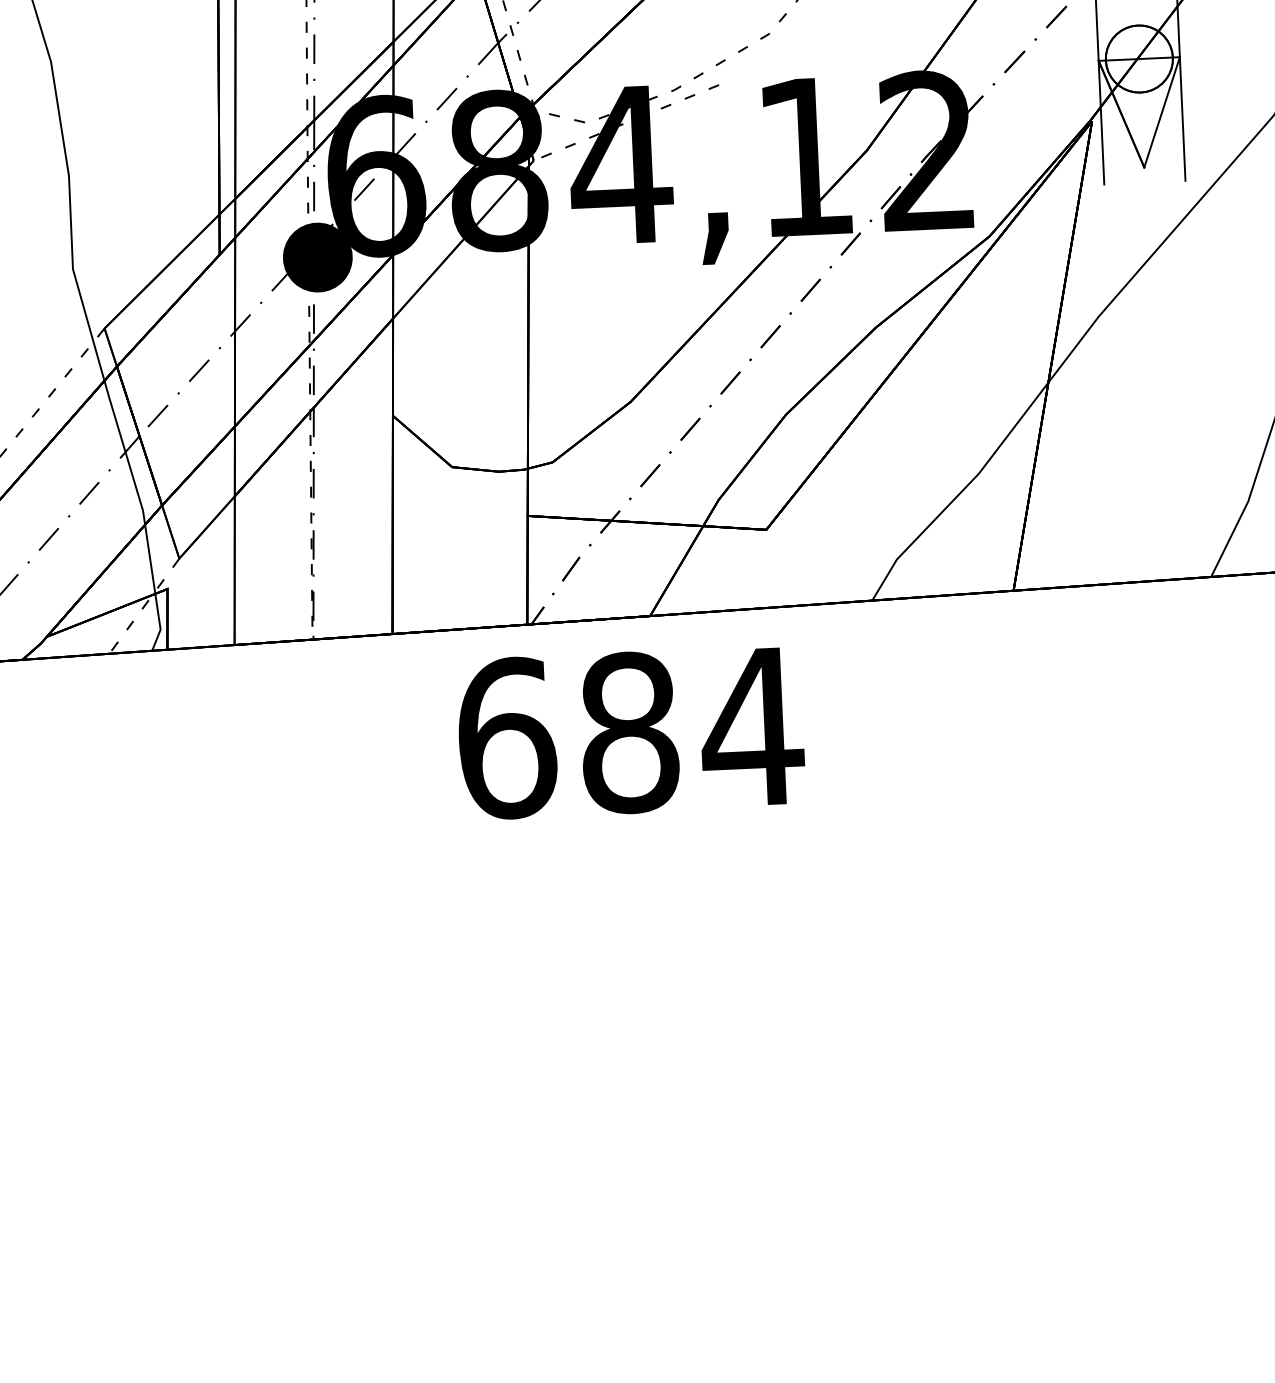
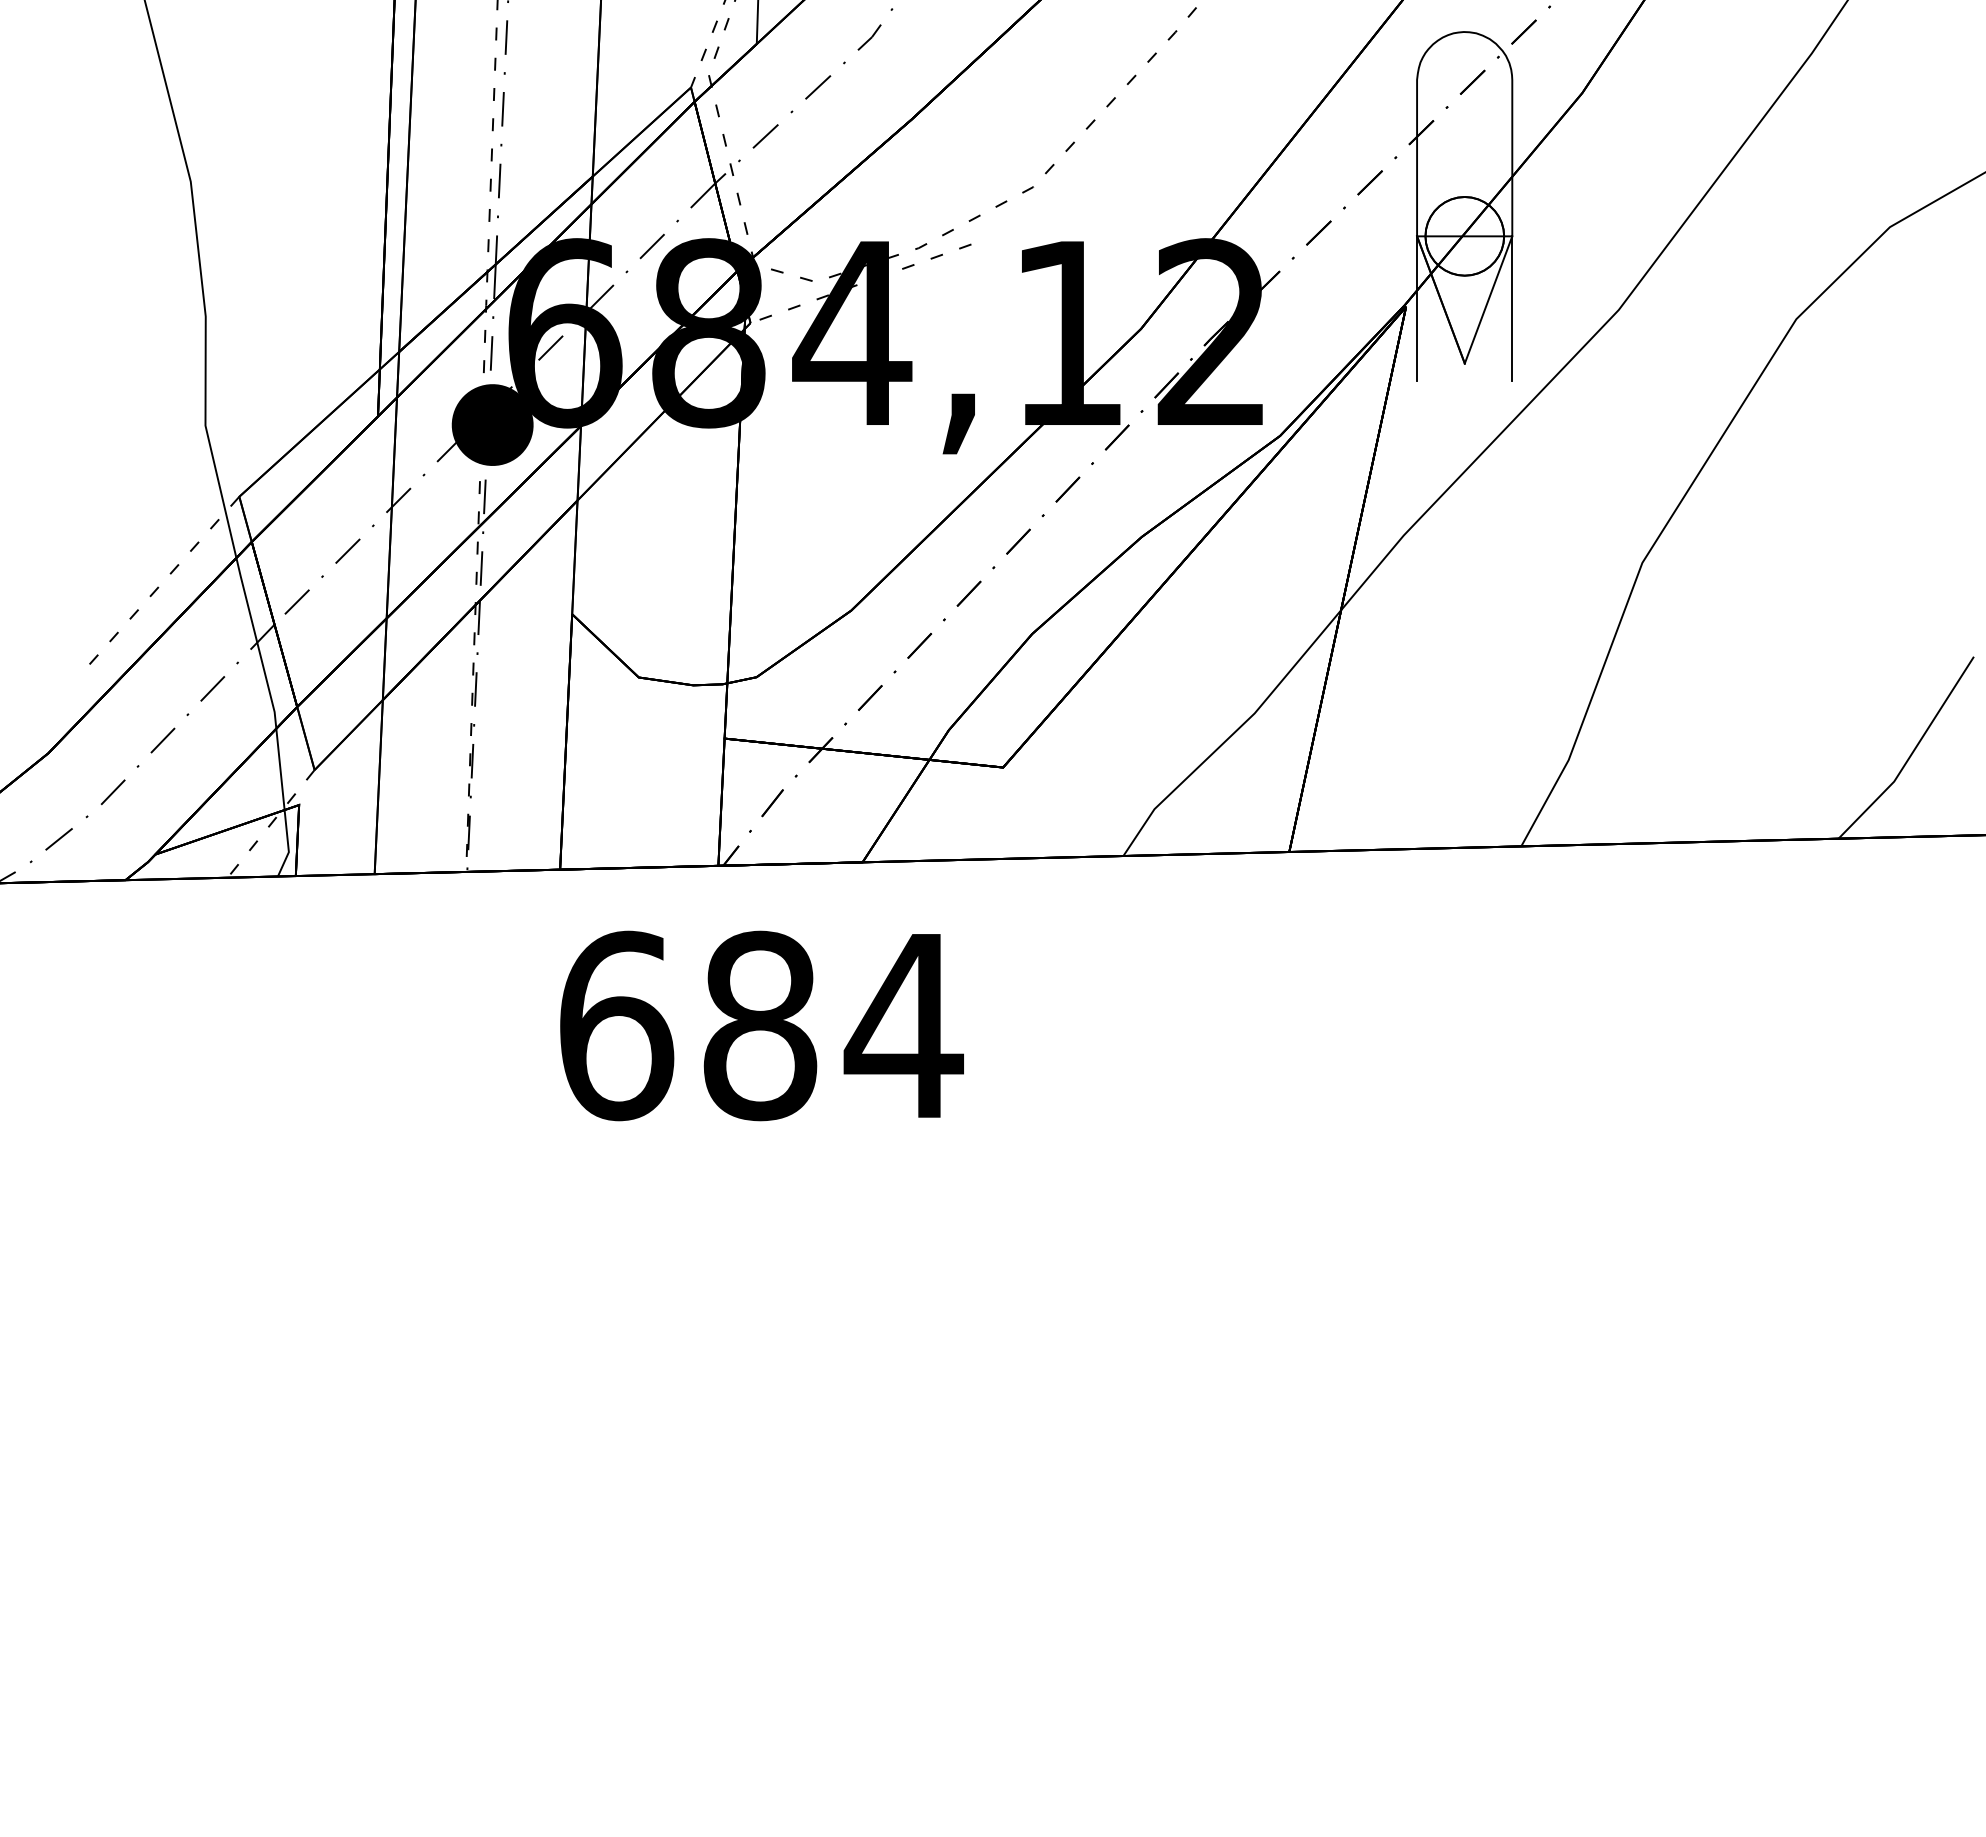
text: (630, 732) -> (761, 1025), moved

